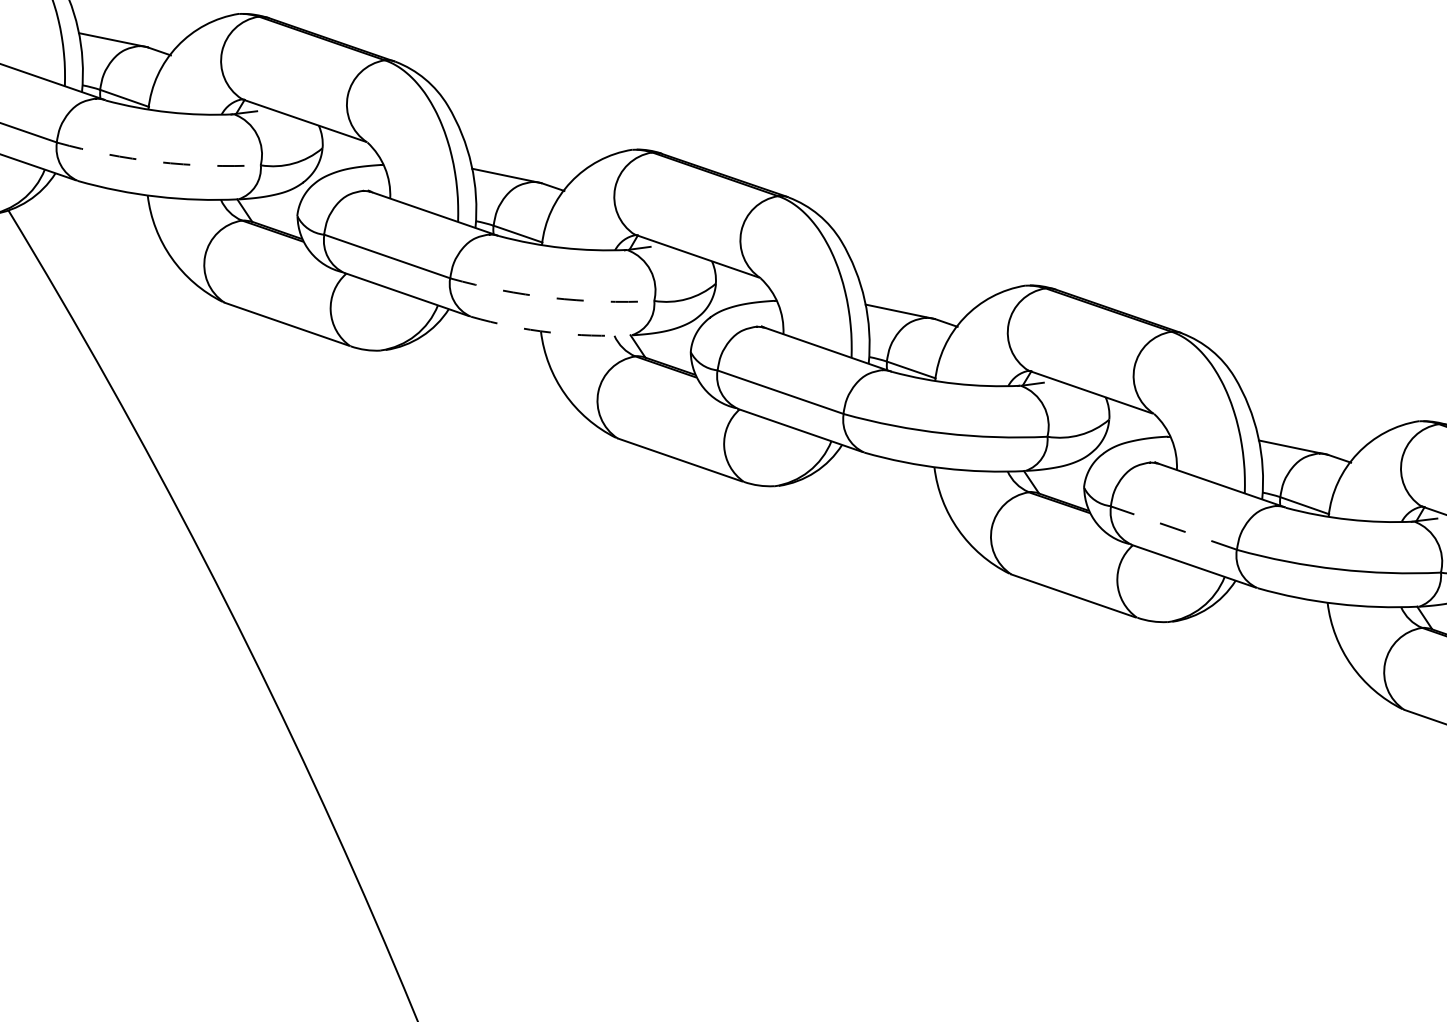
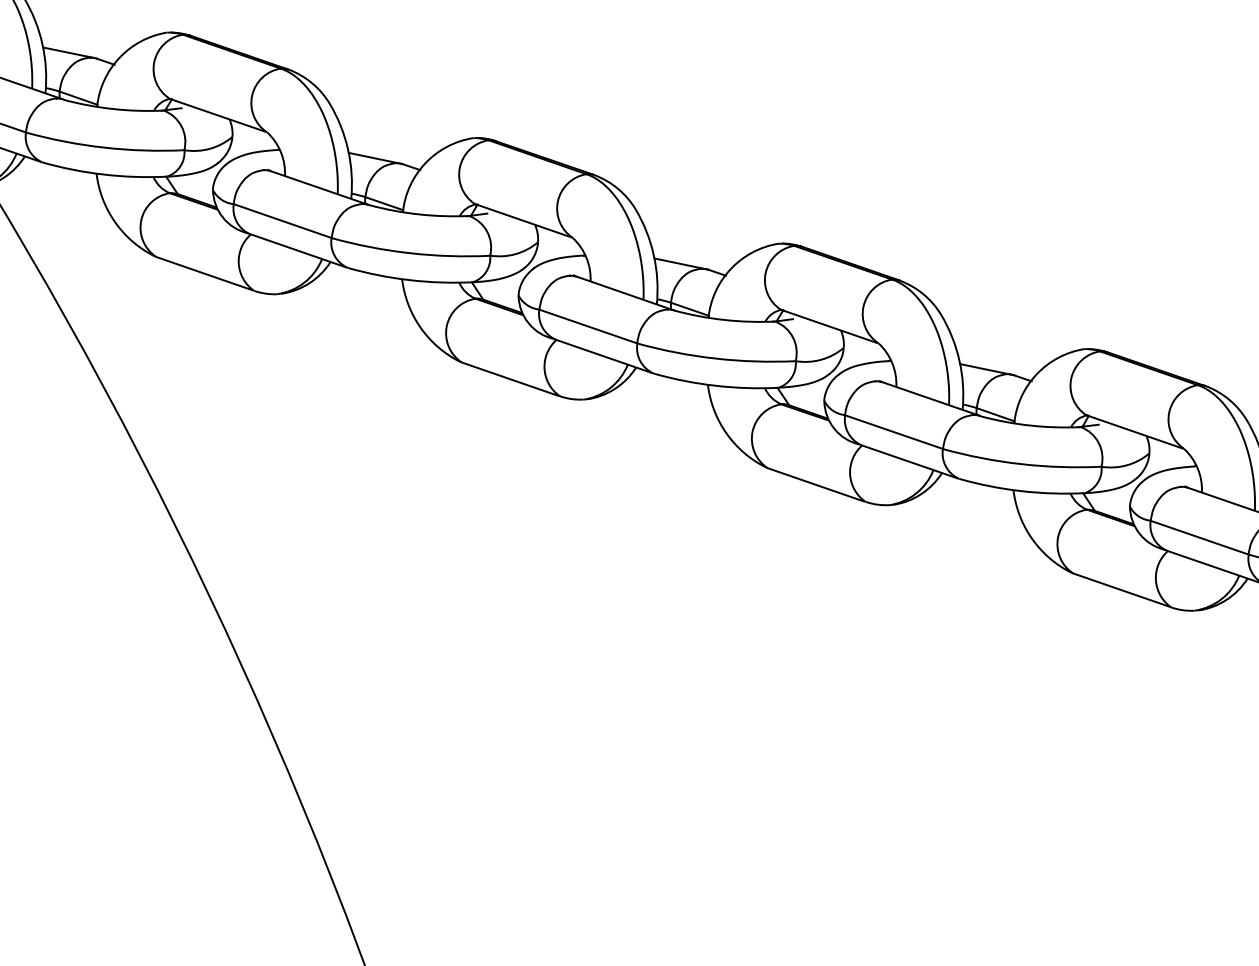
arc: (157, 161) -> (104, 147), dashed -> solid
arc: (551, 298) -> (410, 253), dashed -> solid
arc: (550, 332) -> (409, 280), dashed -> solid
line: (1174, 528) -> (894, 432), dashed -> solid

